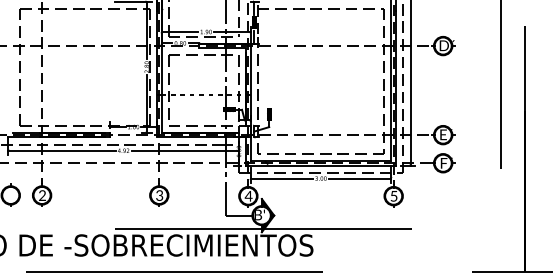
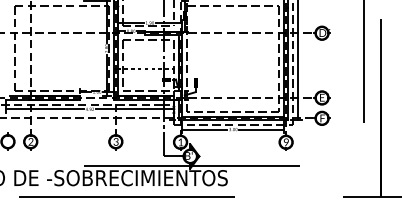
text: (248, 196) -> (180, 142), 4 -> 1
text: (393, 196) -> (285, 142), 5 -> 9

